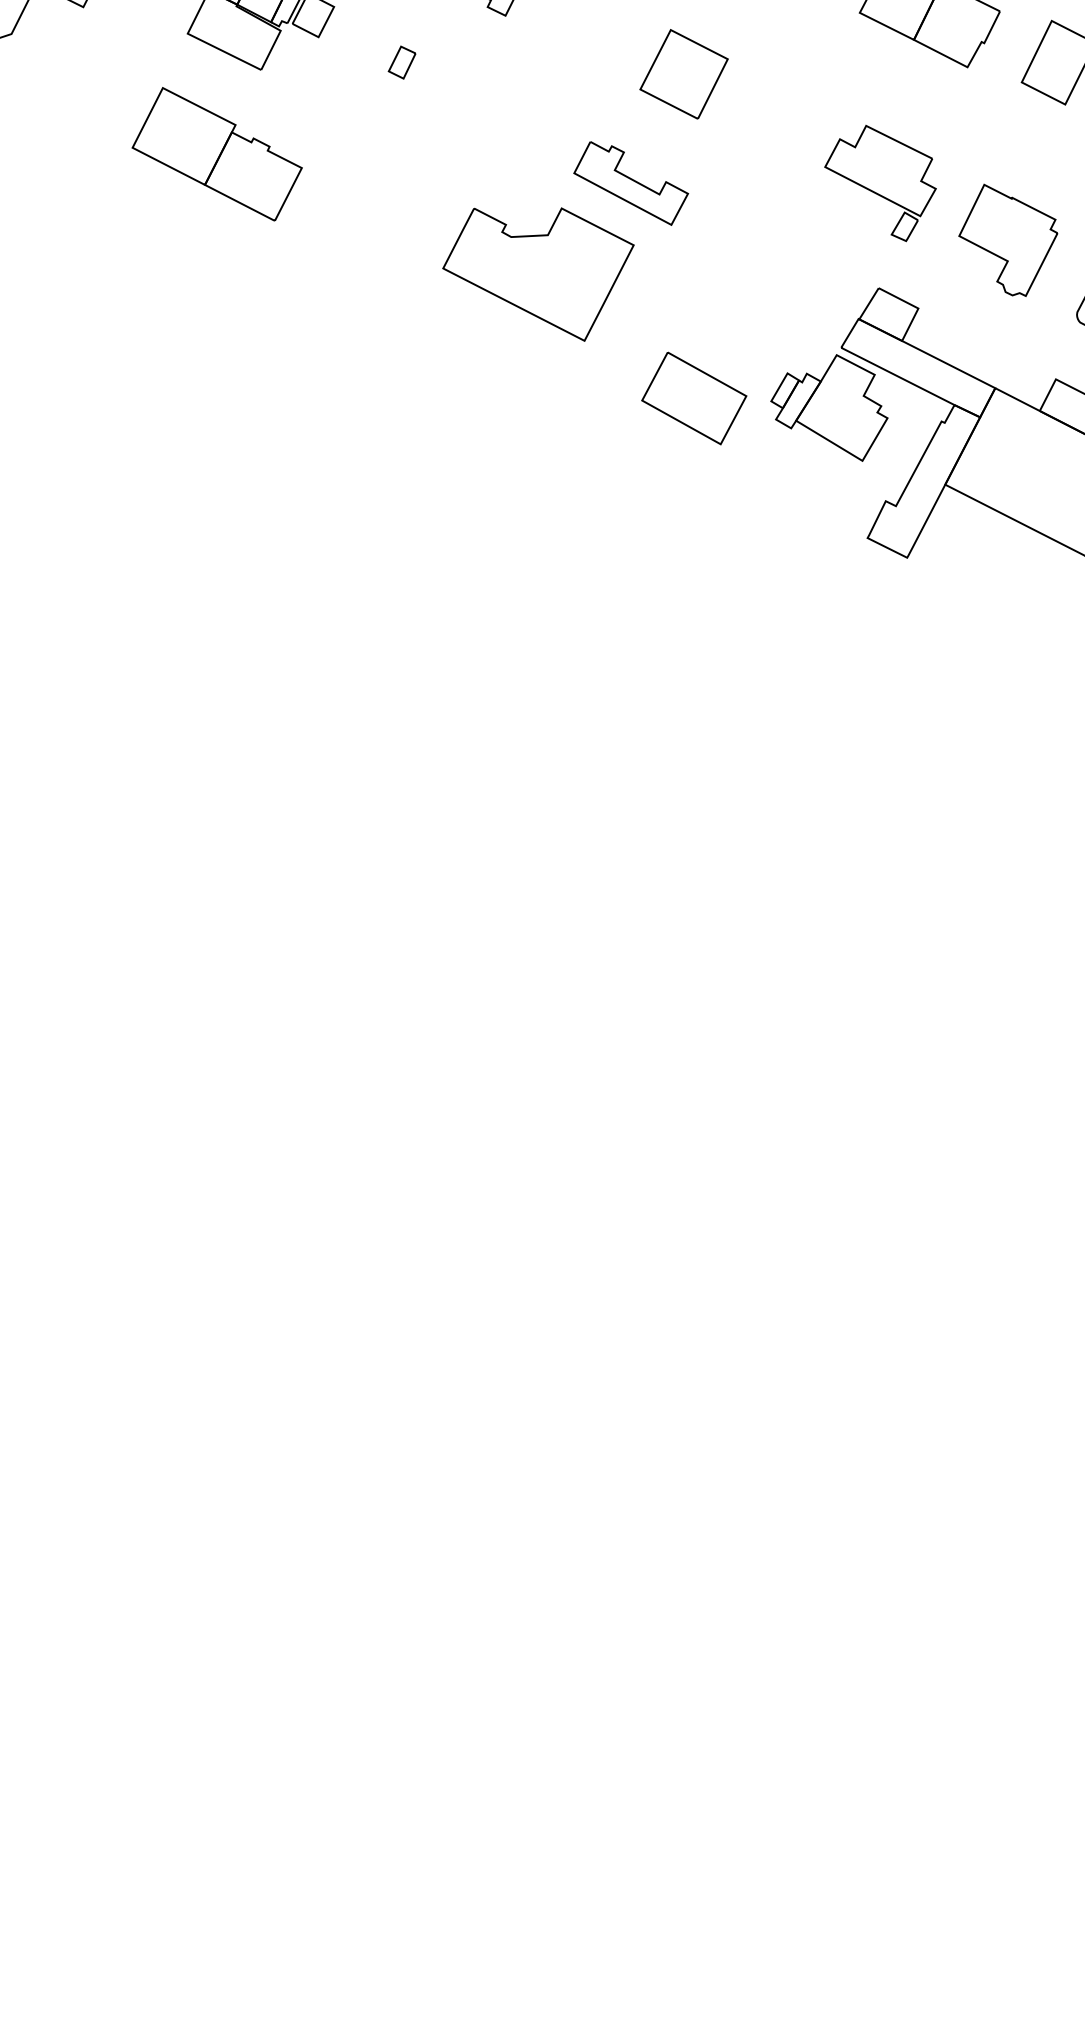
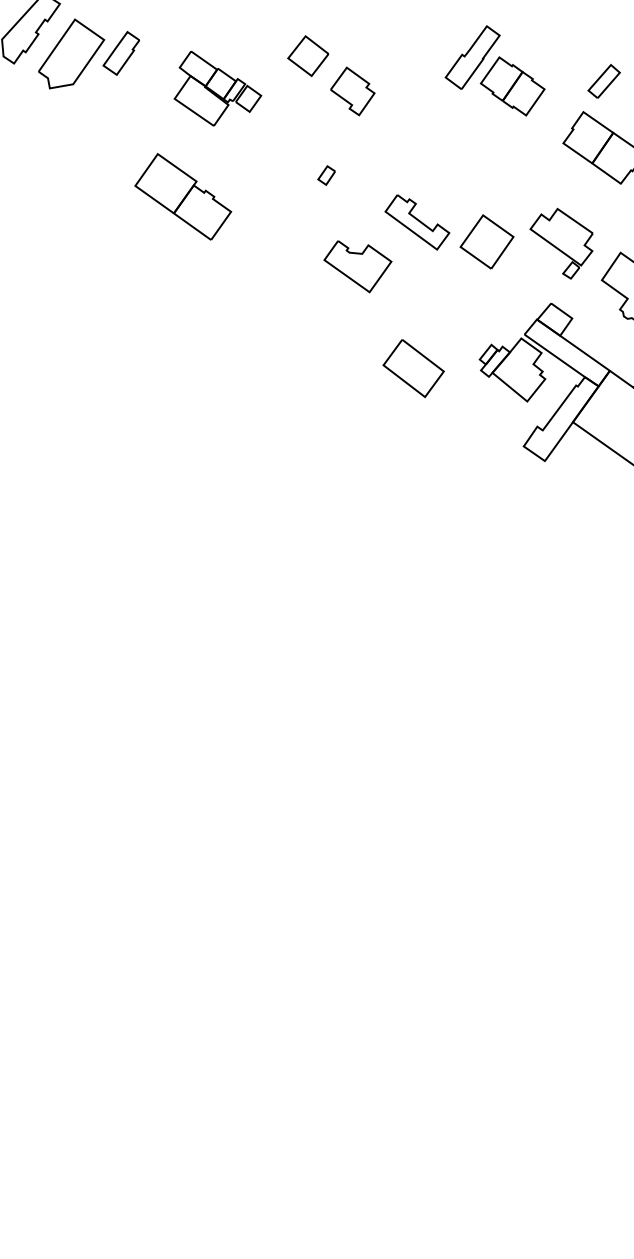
part: (401, 62) -> (326, 175), moved
part: (683, 73) -> (486, 241), moved
part: (217, 153) -> (183, 196), moved
part: (540, 273) -> (357, 266), size x0.6
part: (693, 398) -> (413, 368), moved

